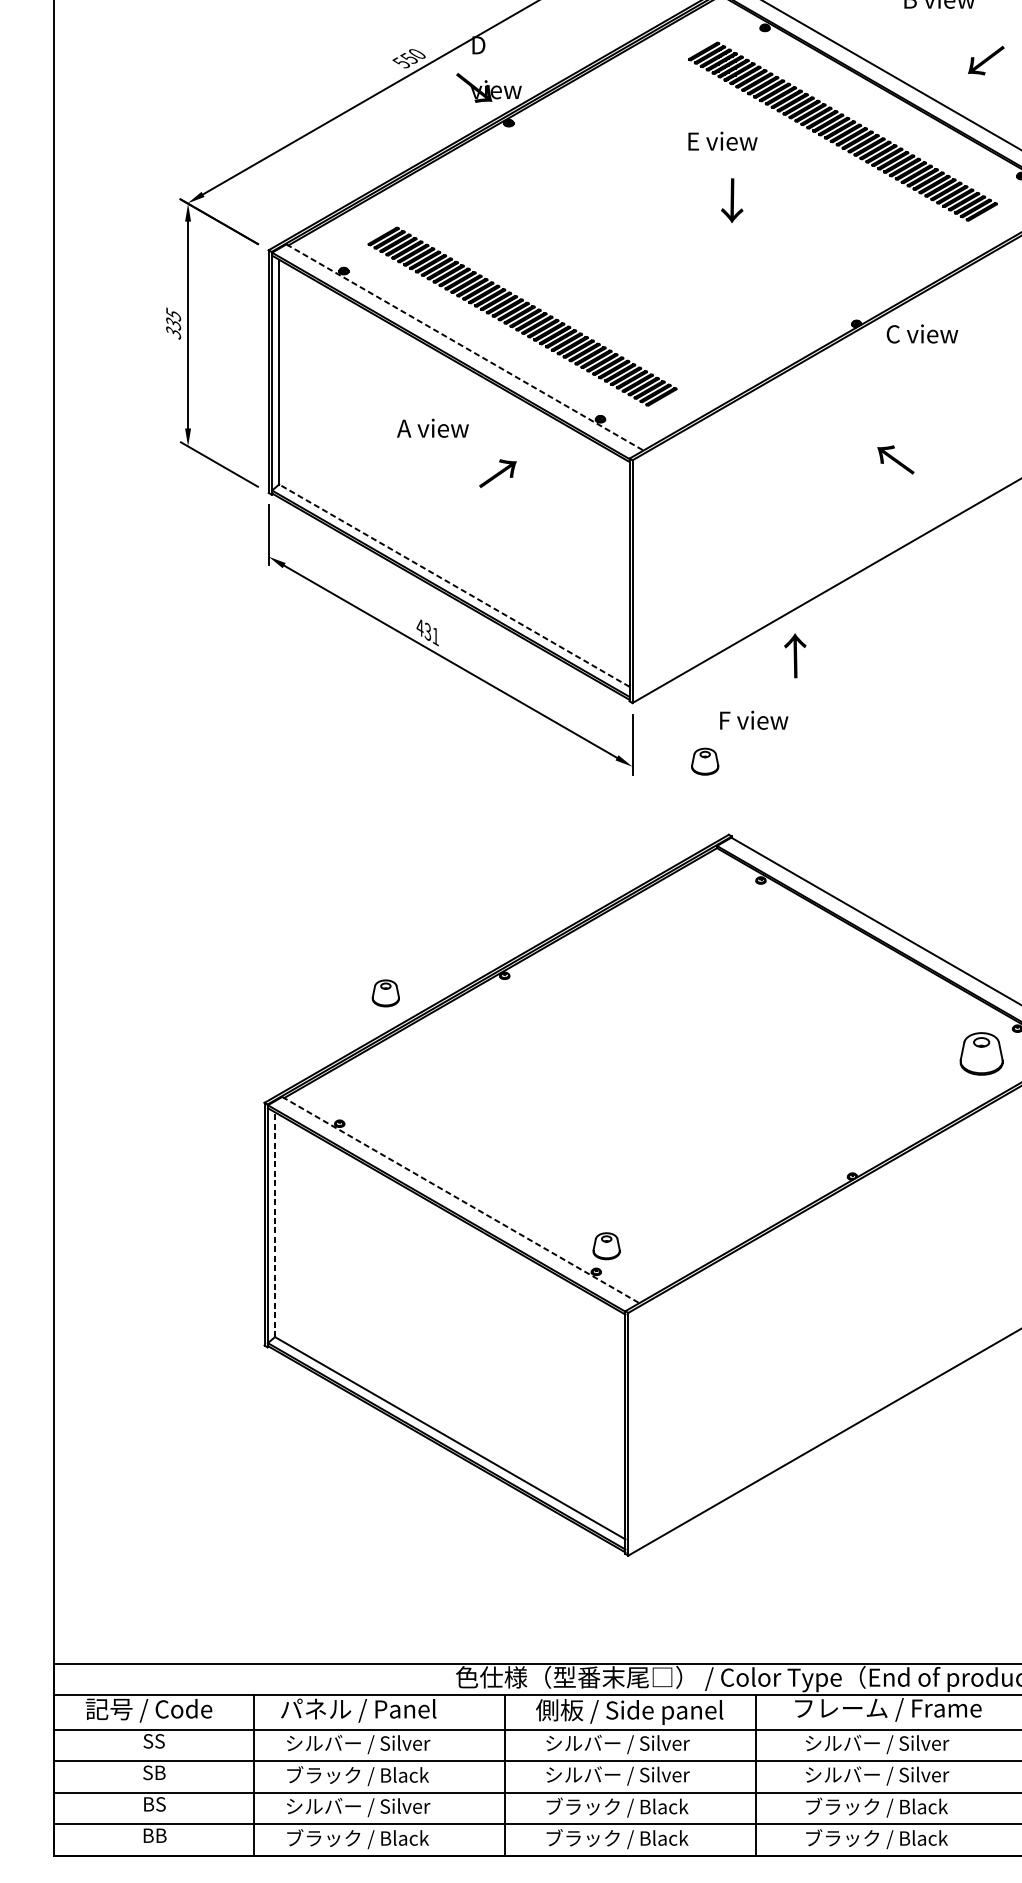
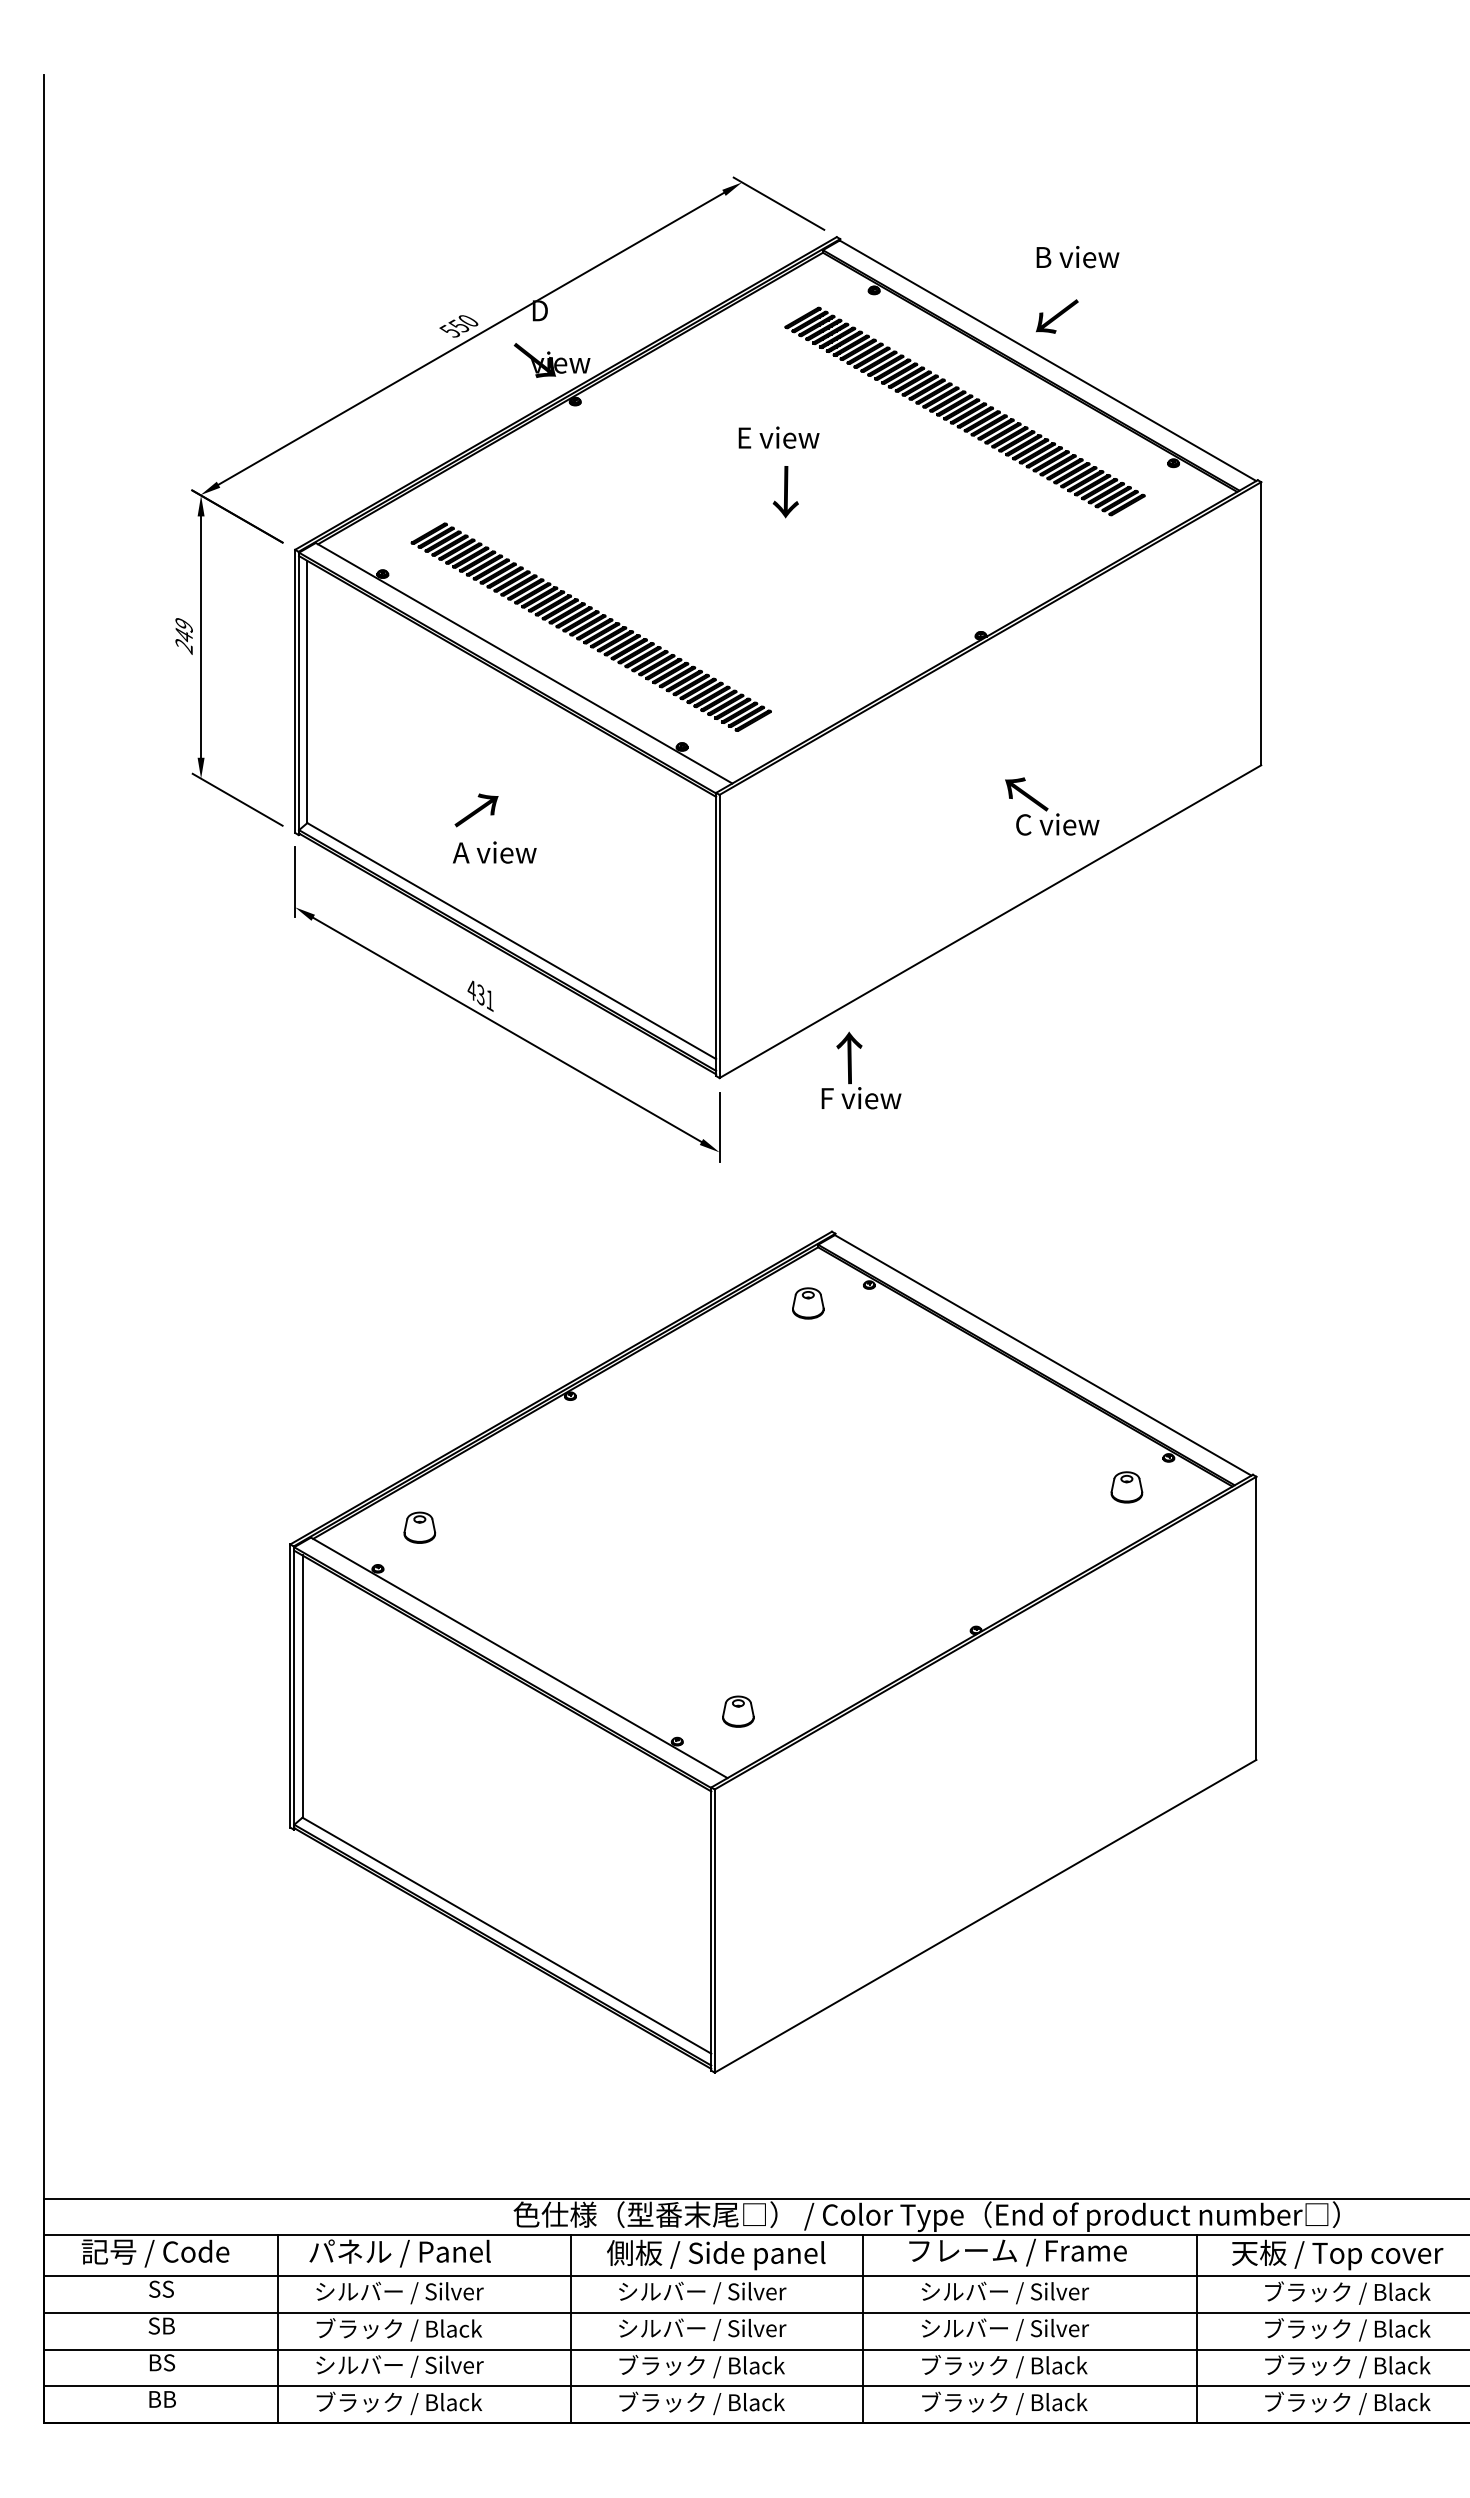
text: (986, 60) -> (1057, 316), moved
text: (722, 141) -> (778, 437), moved
text: (731, 201) -> (785, 492), moved
text: (173, 323) -> (183, 635), 335 -> 249
text: (922, 333) -> (1057, 824), moved
line: (465, 347) -> (524, 663), dashed -> solid
text: (432, 428) -> (494, 852), moved
text: (497, 473) -> (476, 810), moved
line: (454, 585) -> (511, 940), dashed -> solid
text: (795, 655) -> (849, 1057), moved
part: (705, 761) -> (808, 1303), moved
part: (385, 993) -> (419, 1527), moved
part: (981, 1054) -> (1126, 1487), size x0.62
line: (461, 1199) -> (519, 1657), dashed -> solid
line: (275, 1224) -> (302, 1686), dashed -> solid
part: (606, 1246) -> (738, 1711), moved

